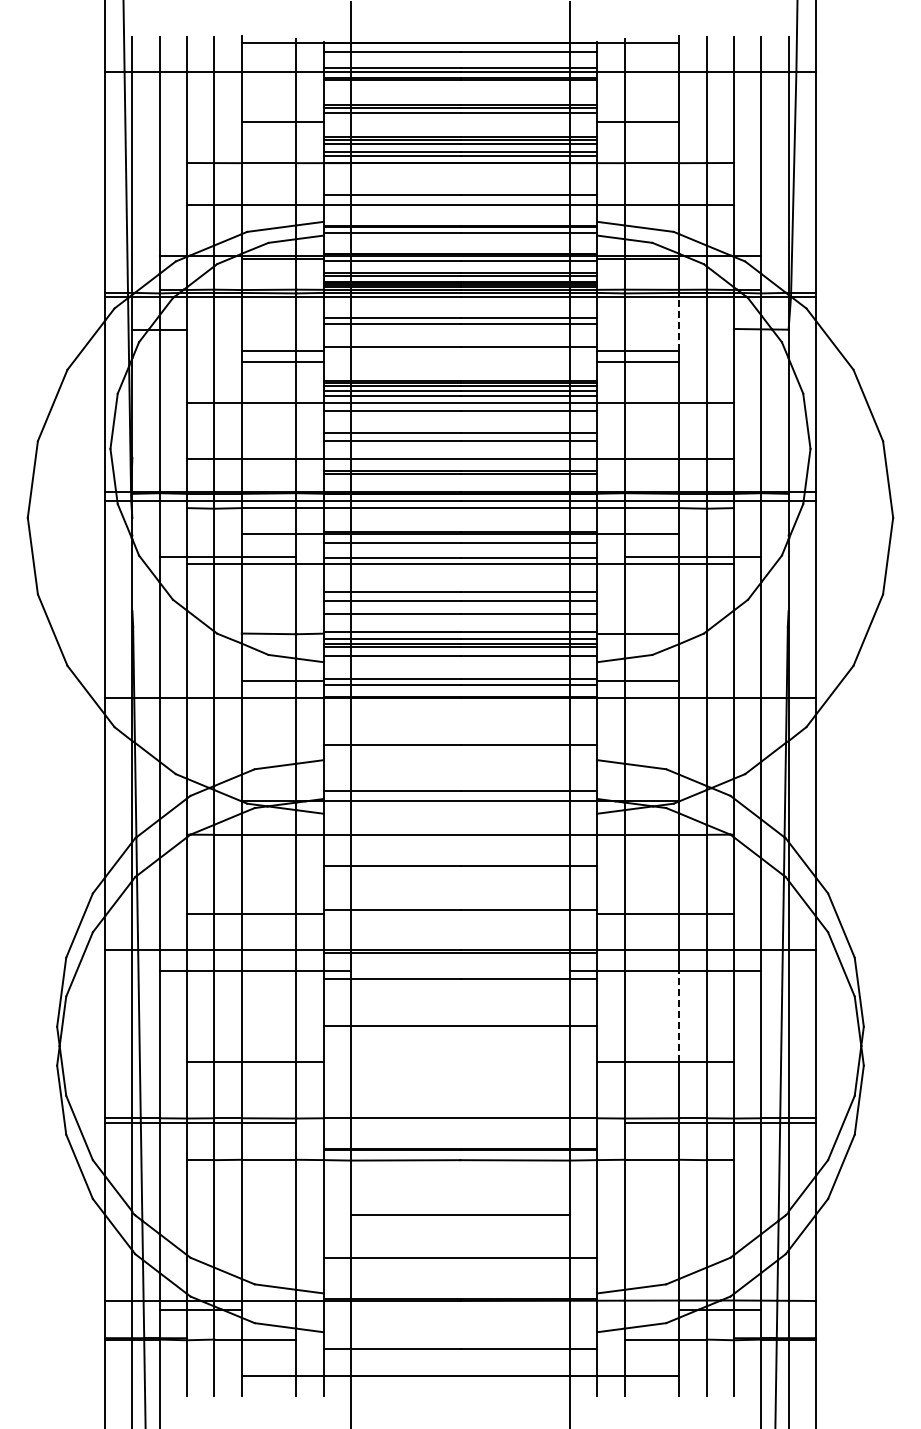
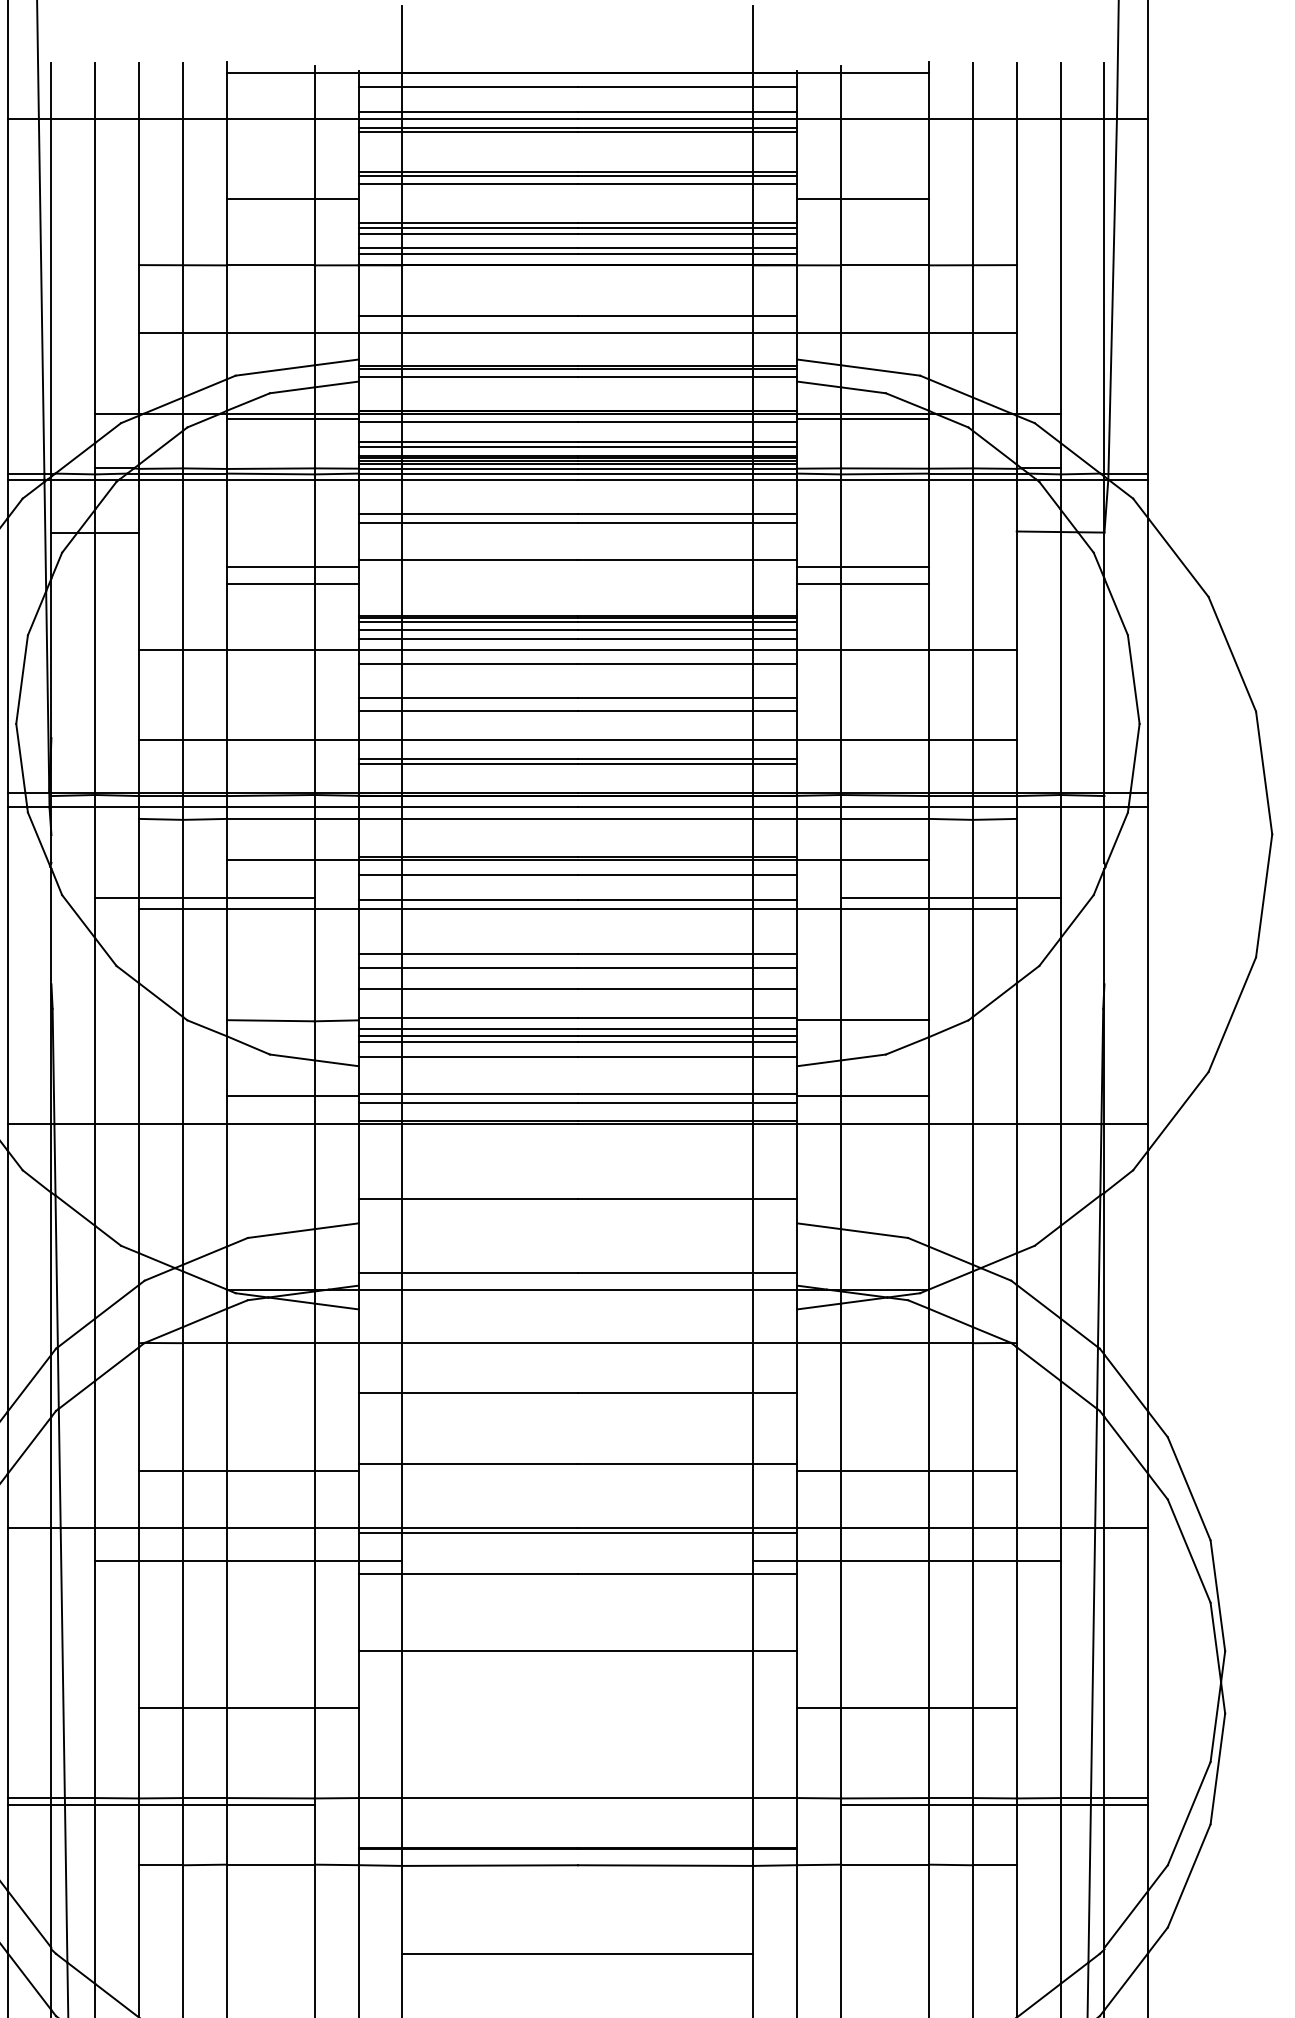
line: (679, 323) -> (929, 522), dashed -> solid
line: (679, 1016) -> (929, 1634), dashed -> solid

